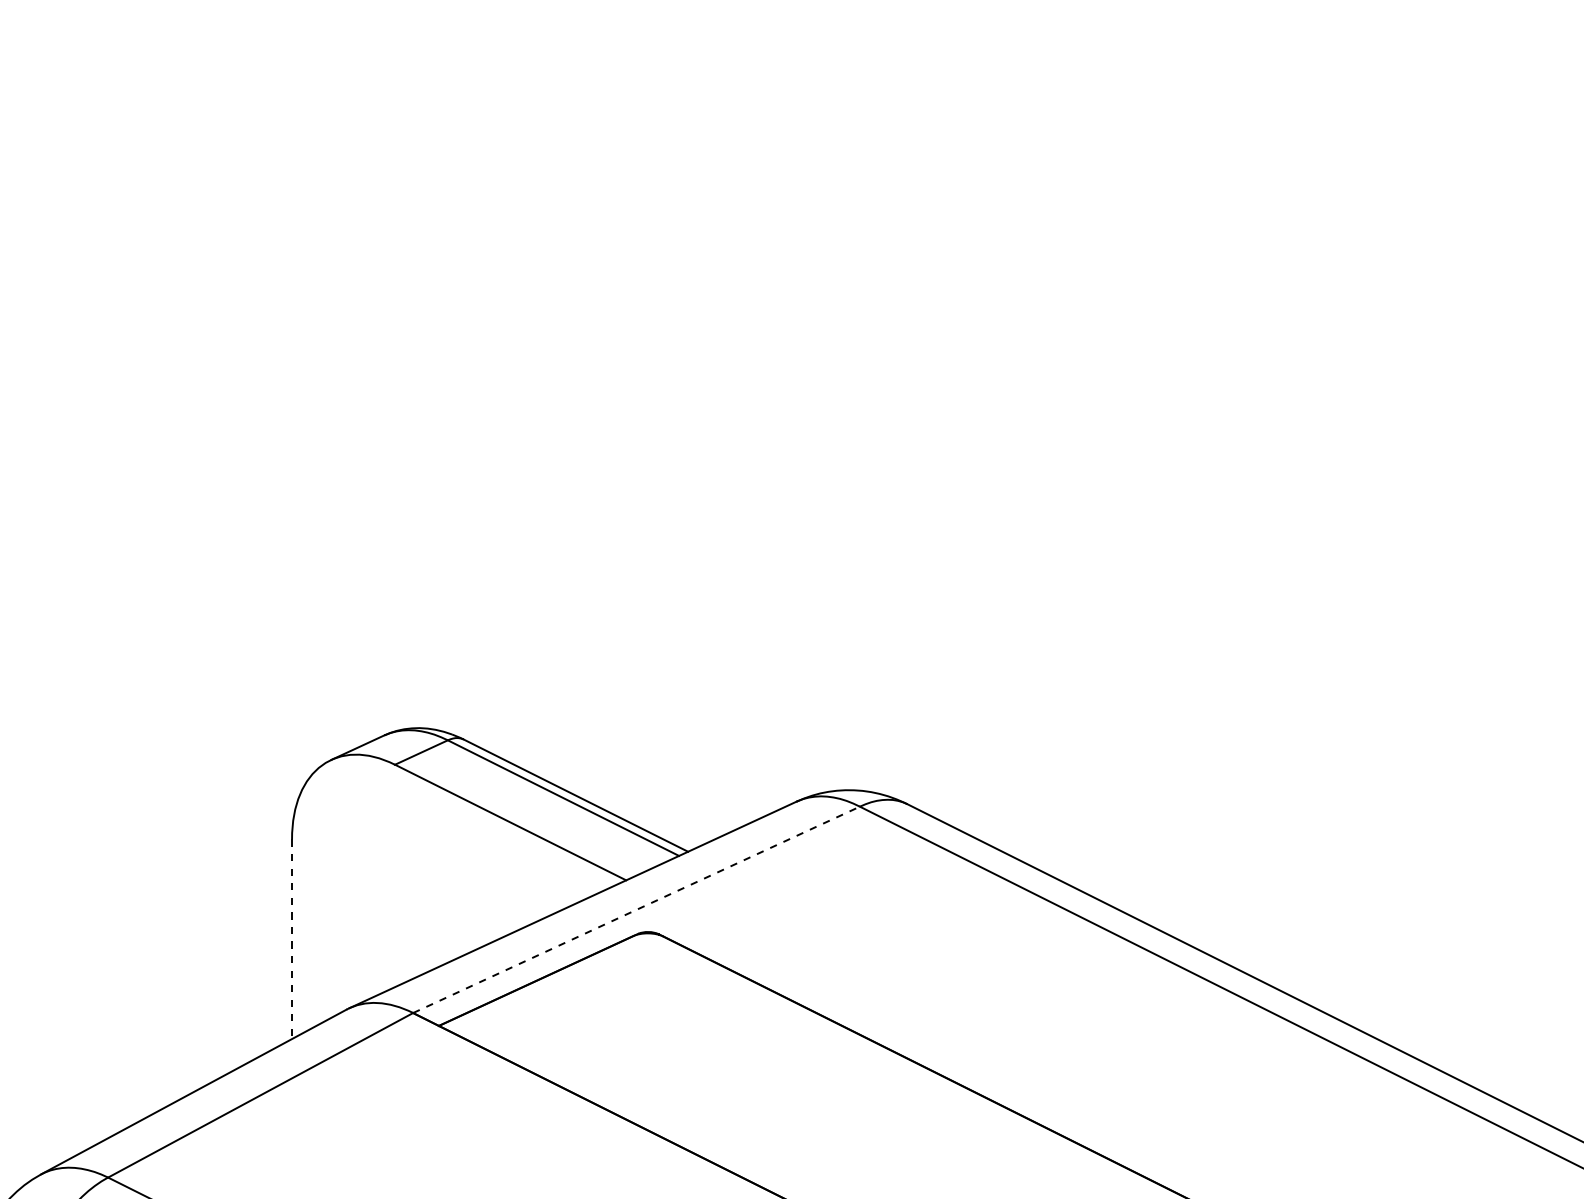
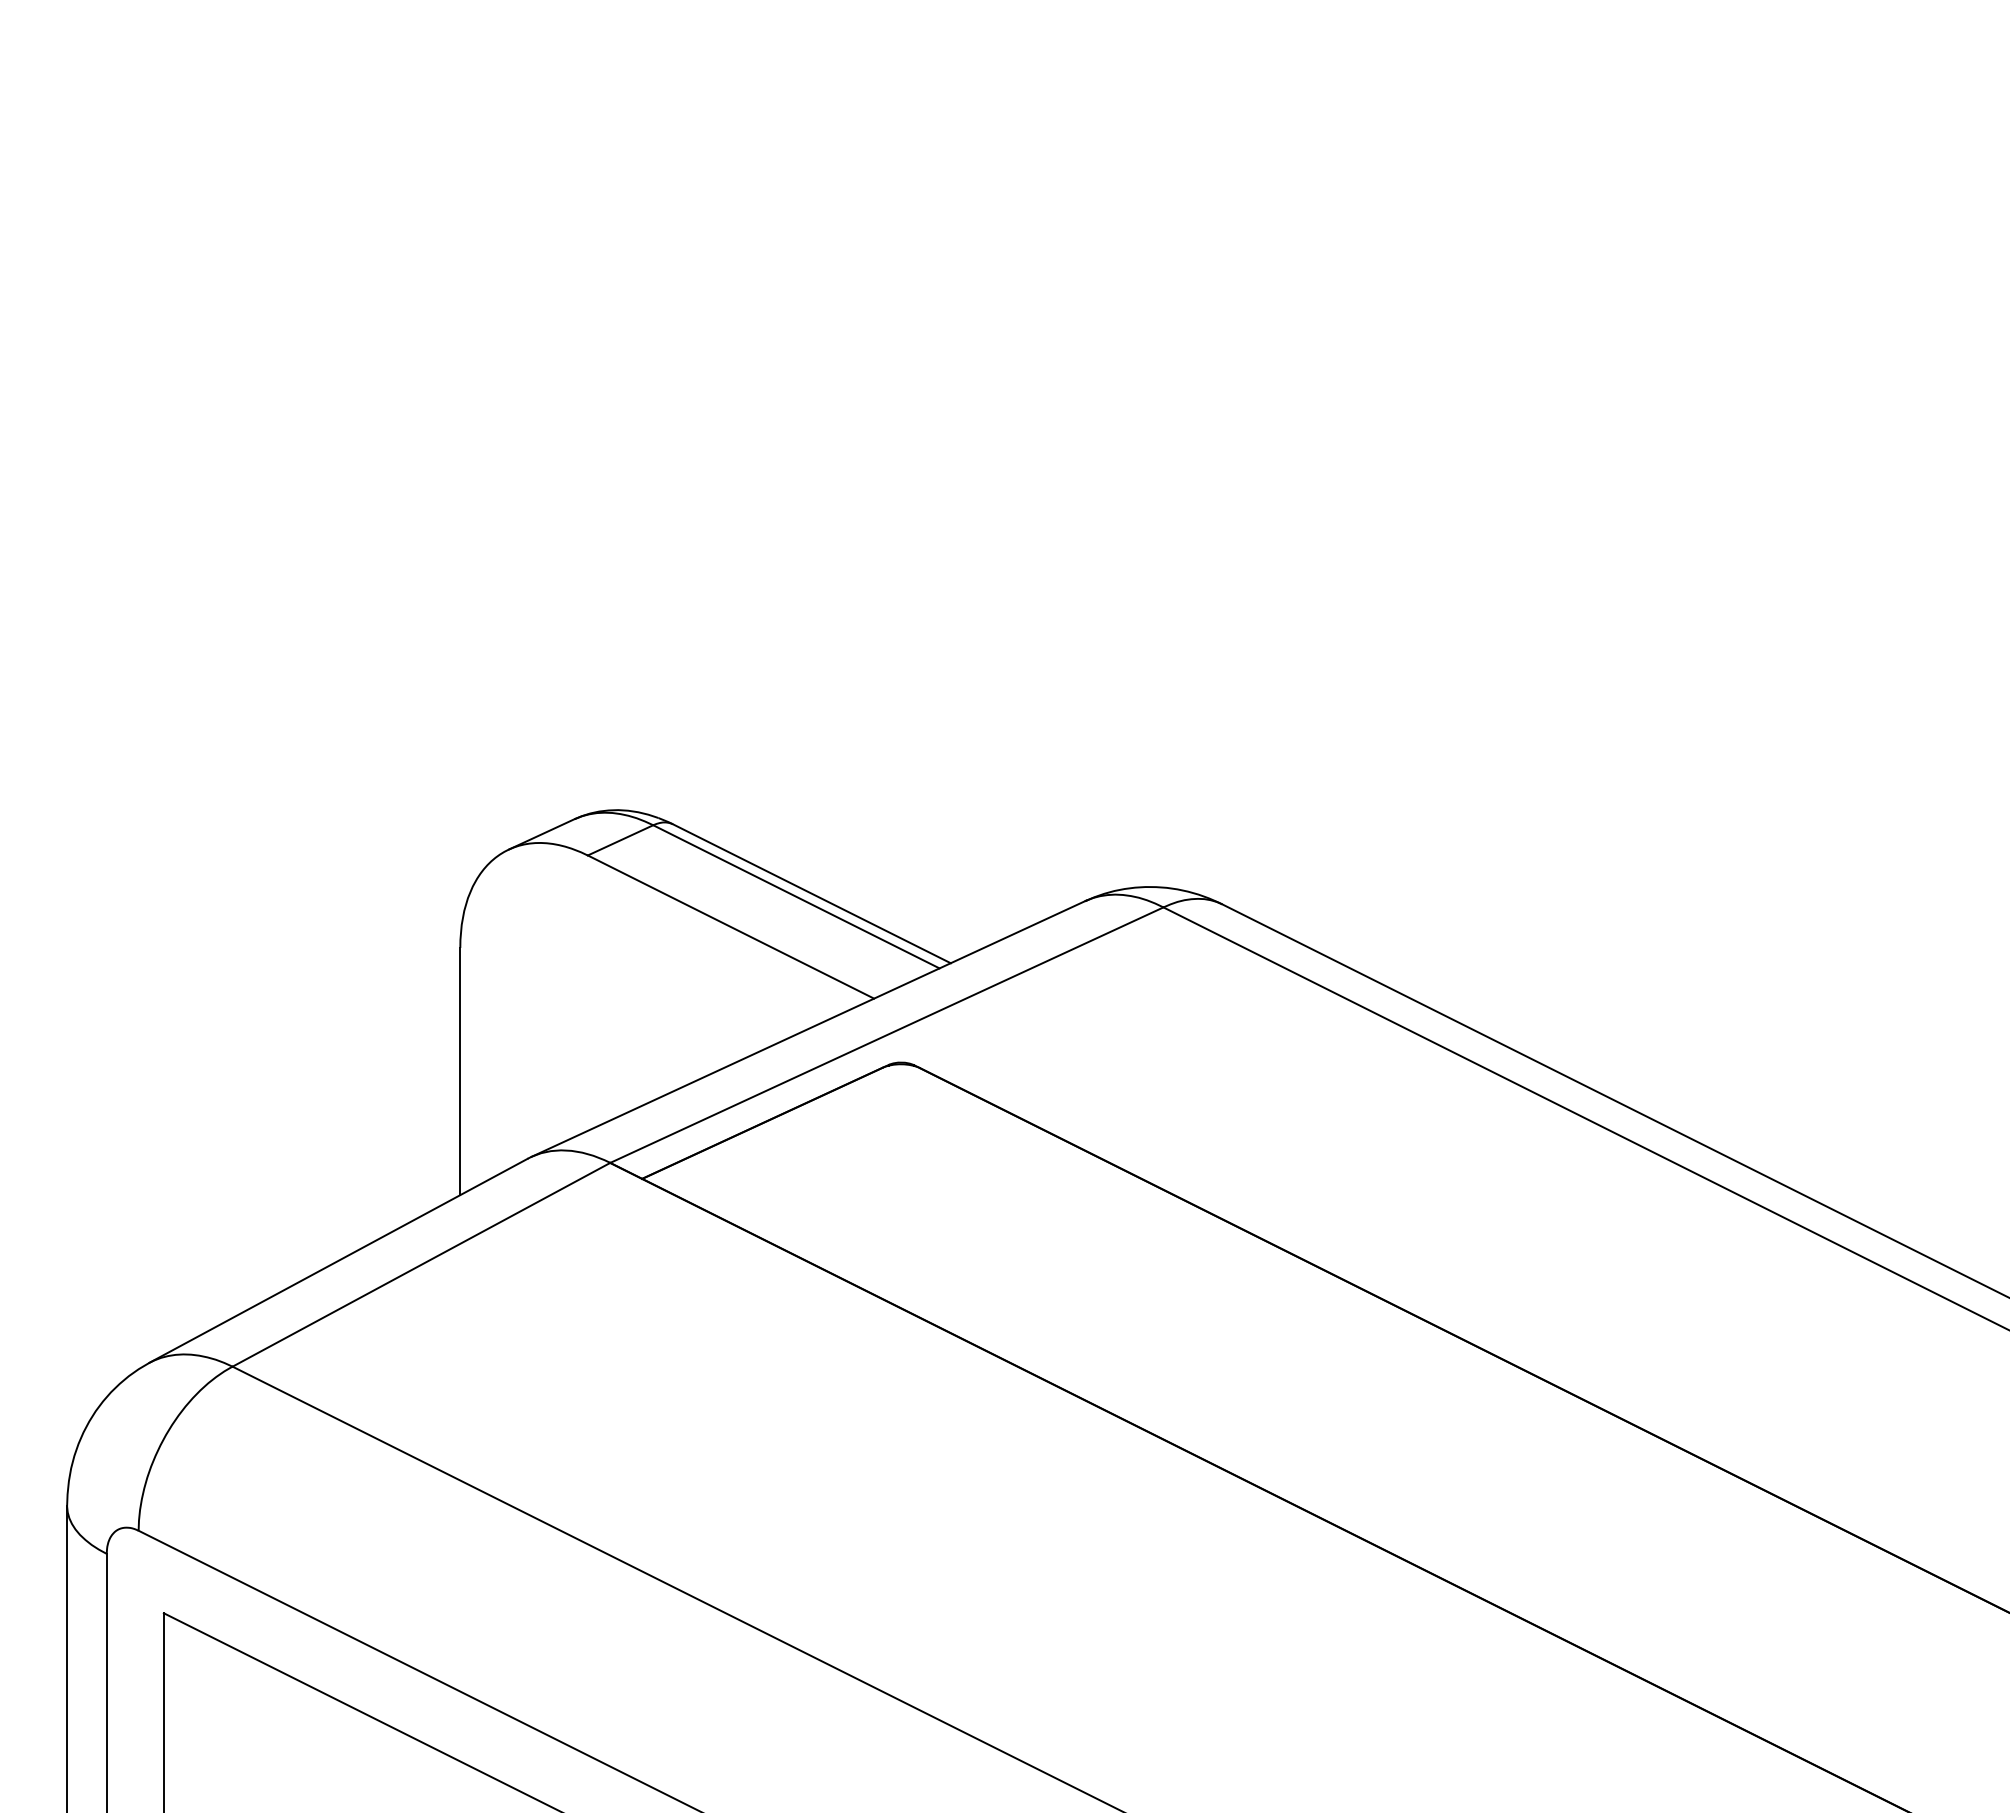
line: (636, 910) -> (886, 1035), dashed -> solid
line: (292, 939) -> (460, 1071), dashed -> solid

